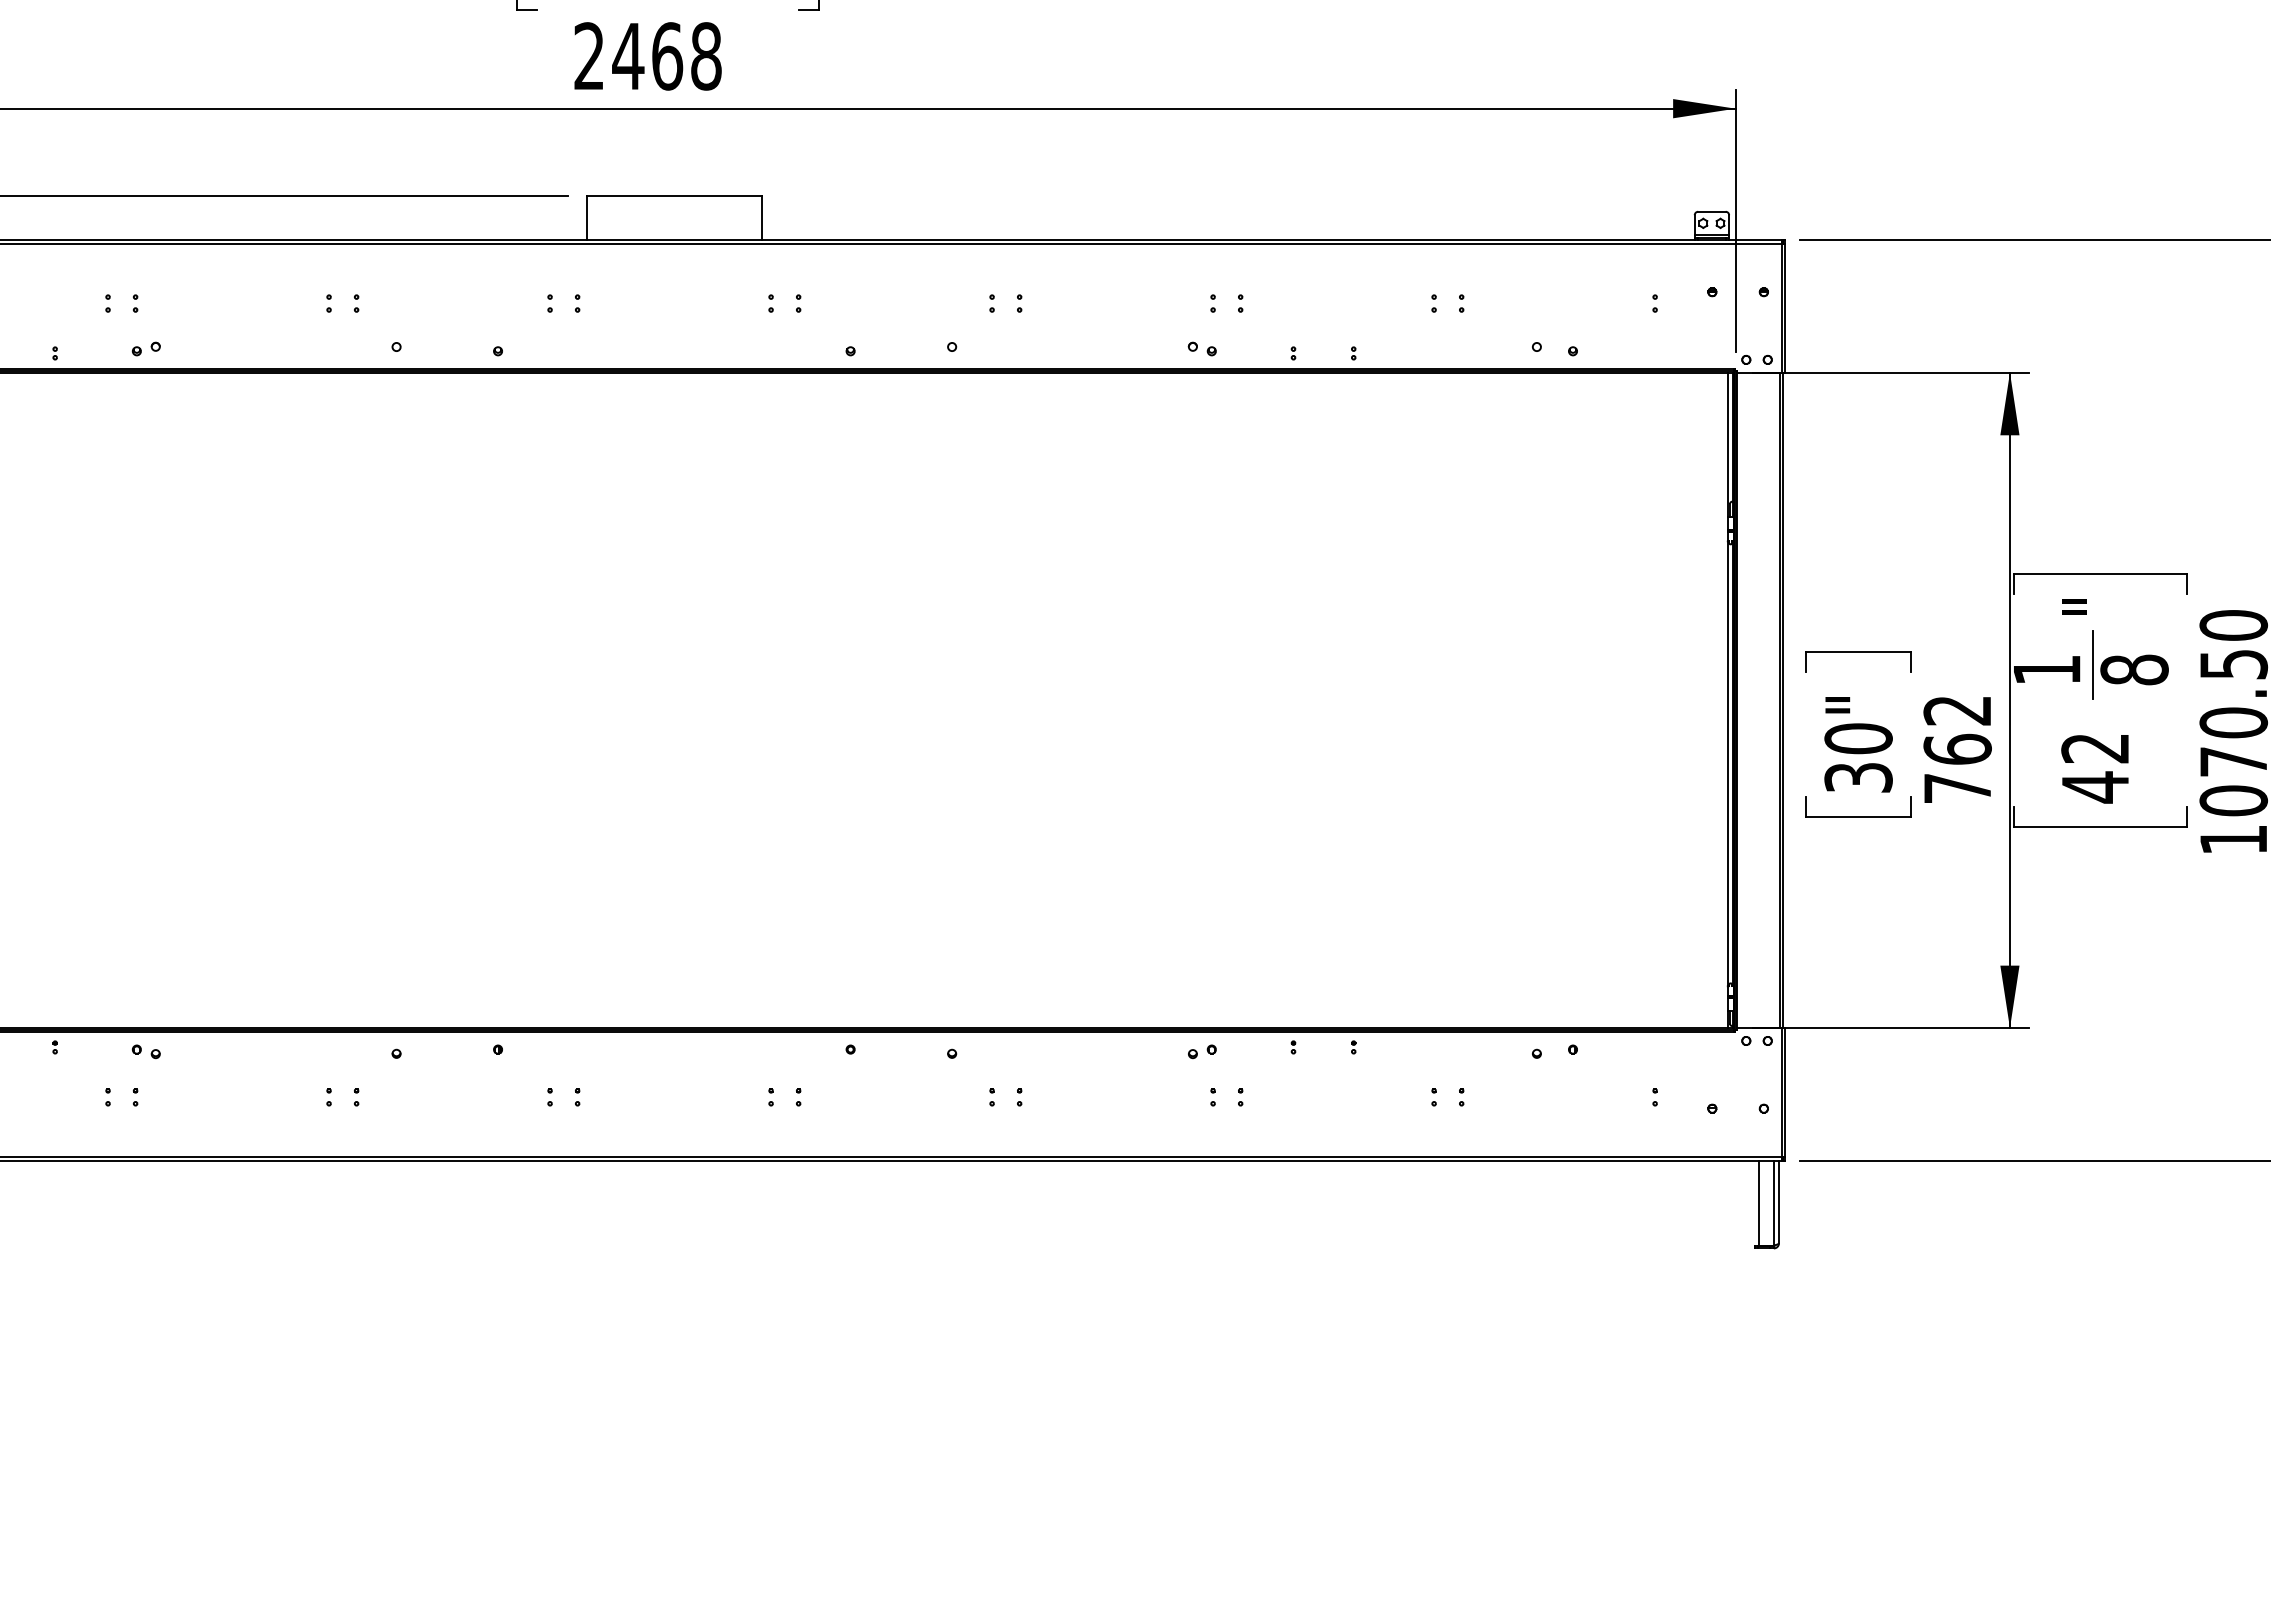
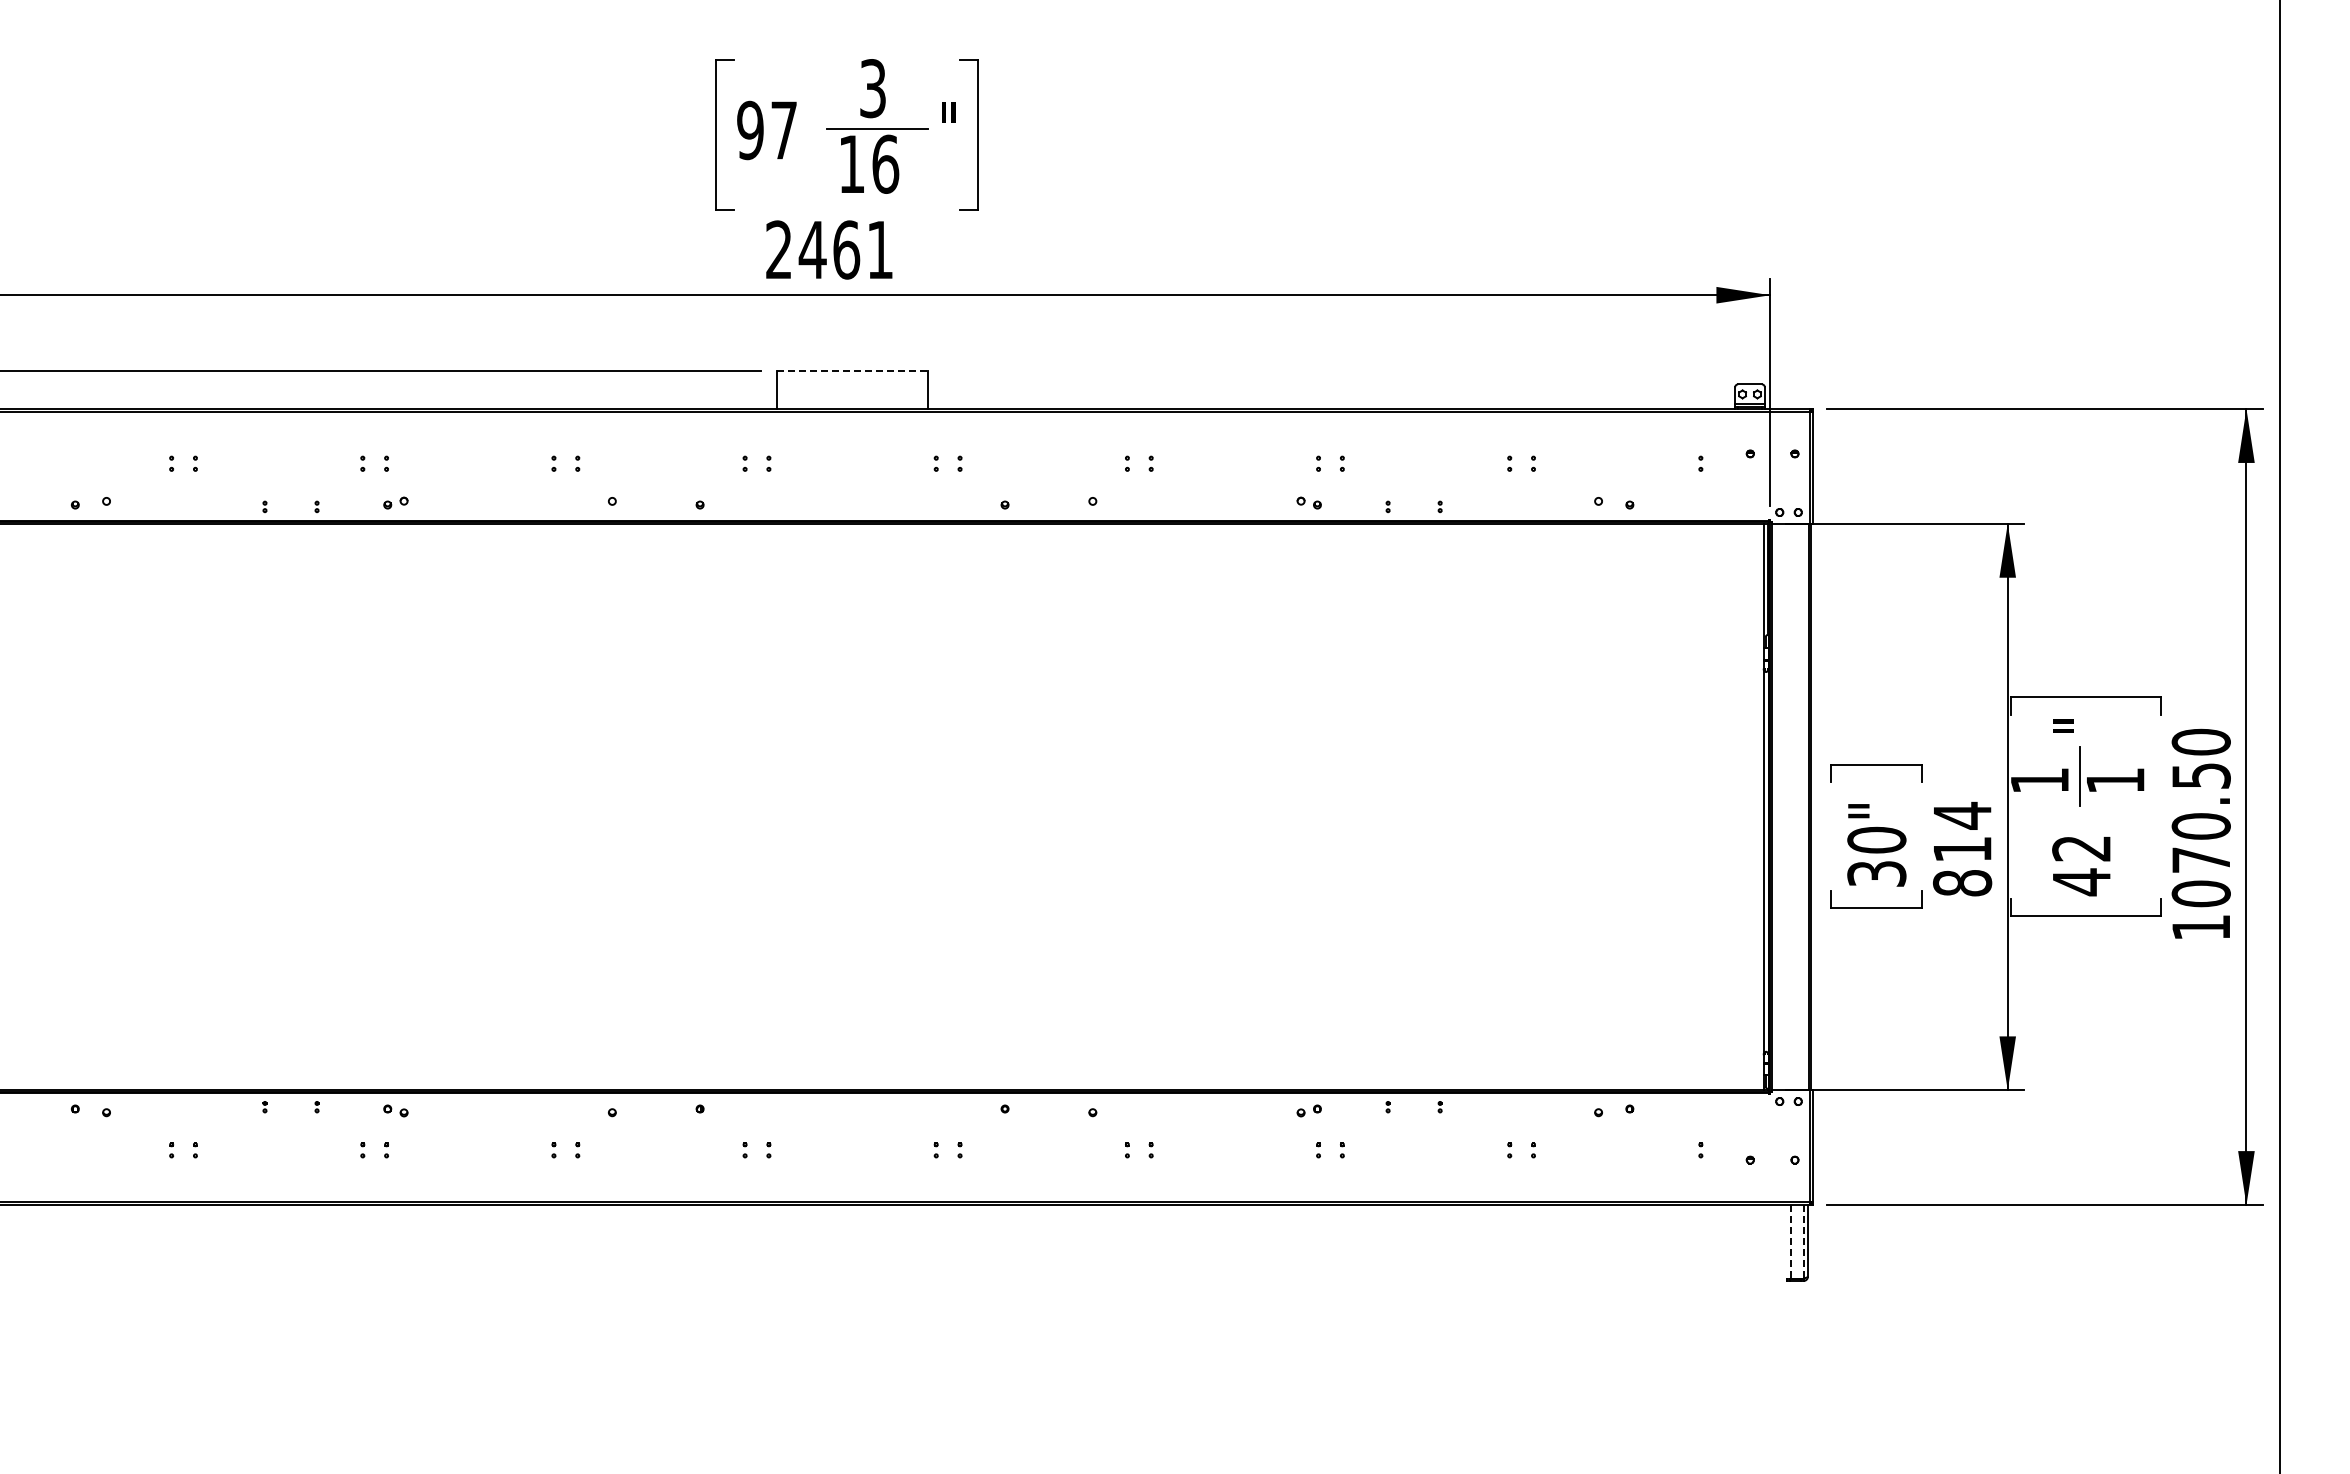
text: (706, 55) -> (880, 249), 2468 -> 2461
line: (674, 196) -> (852, 371), solid -> dashed
text: (2134, 669) -> (2115, 780), 8 -> 1
text: (1957, 748) -> (1962, 848), 762 -> 814
line: (1758, 1202) -> (1790, 1241), solid -> dashed
line: (1773, 1202) -> (1803, 1241), solid -> dashed

